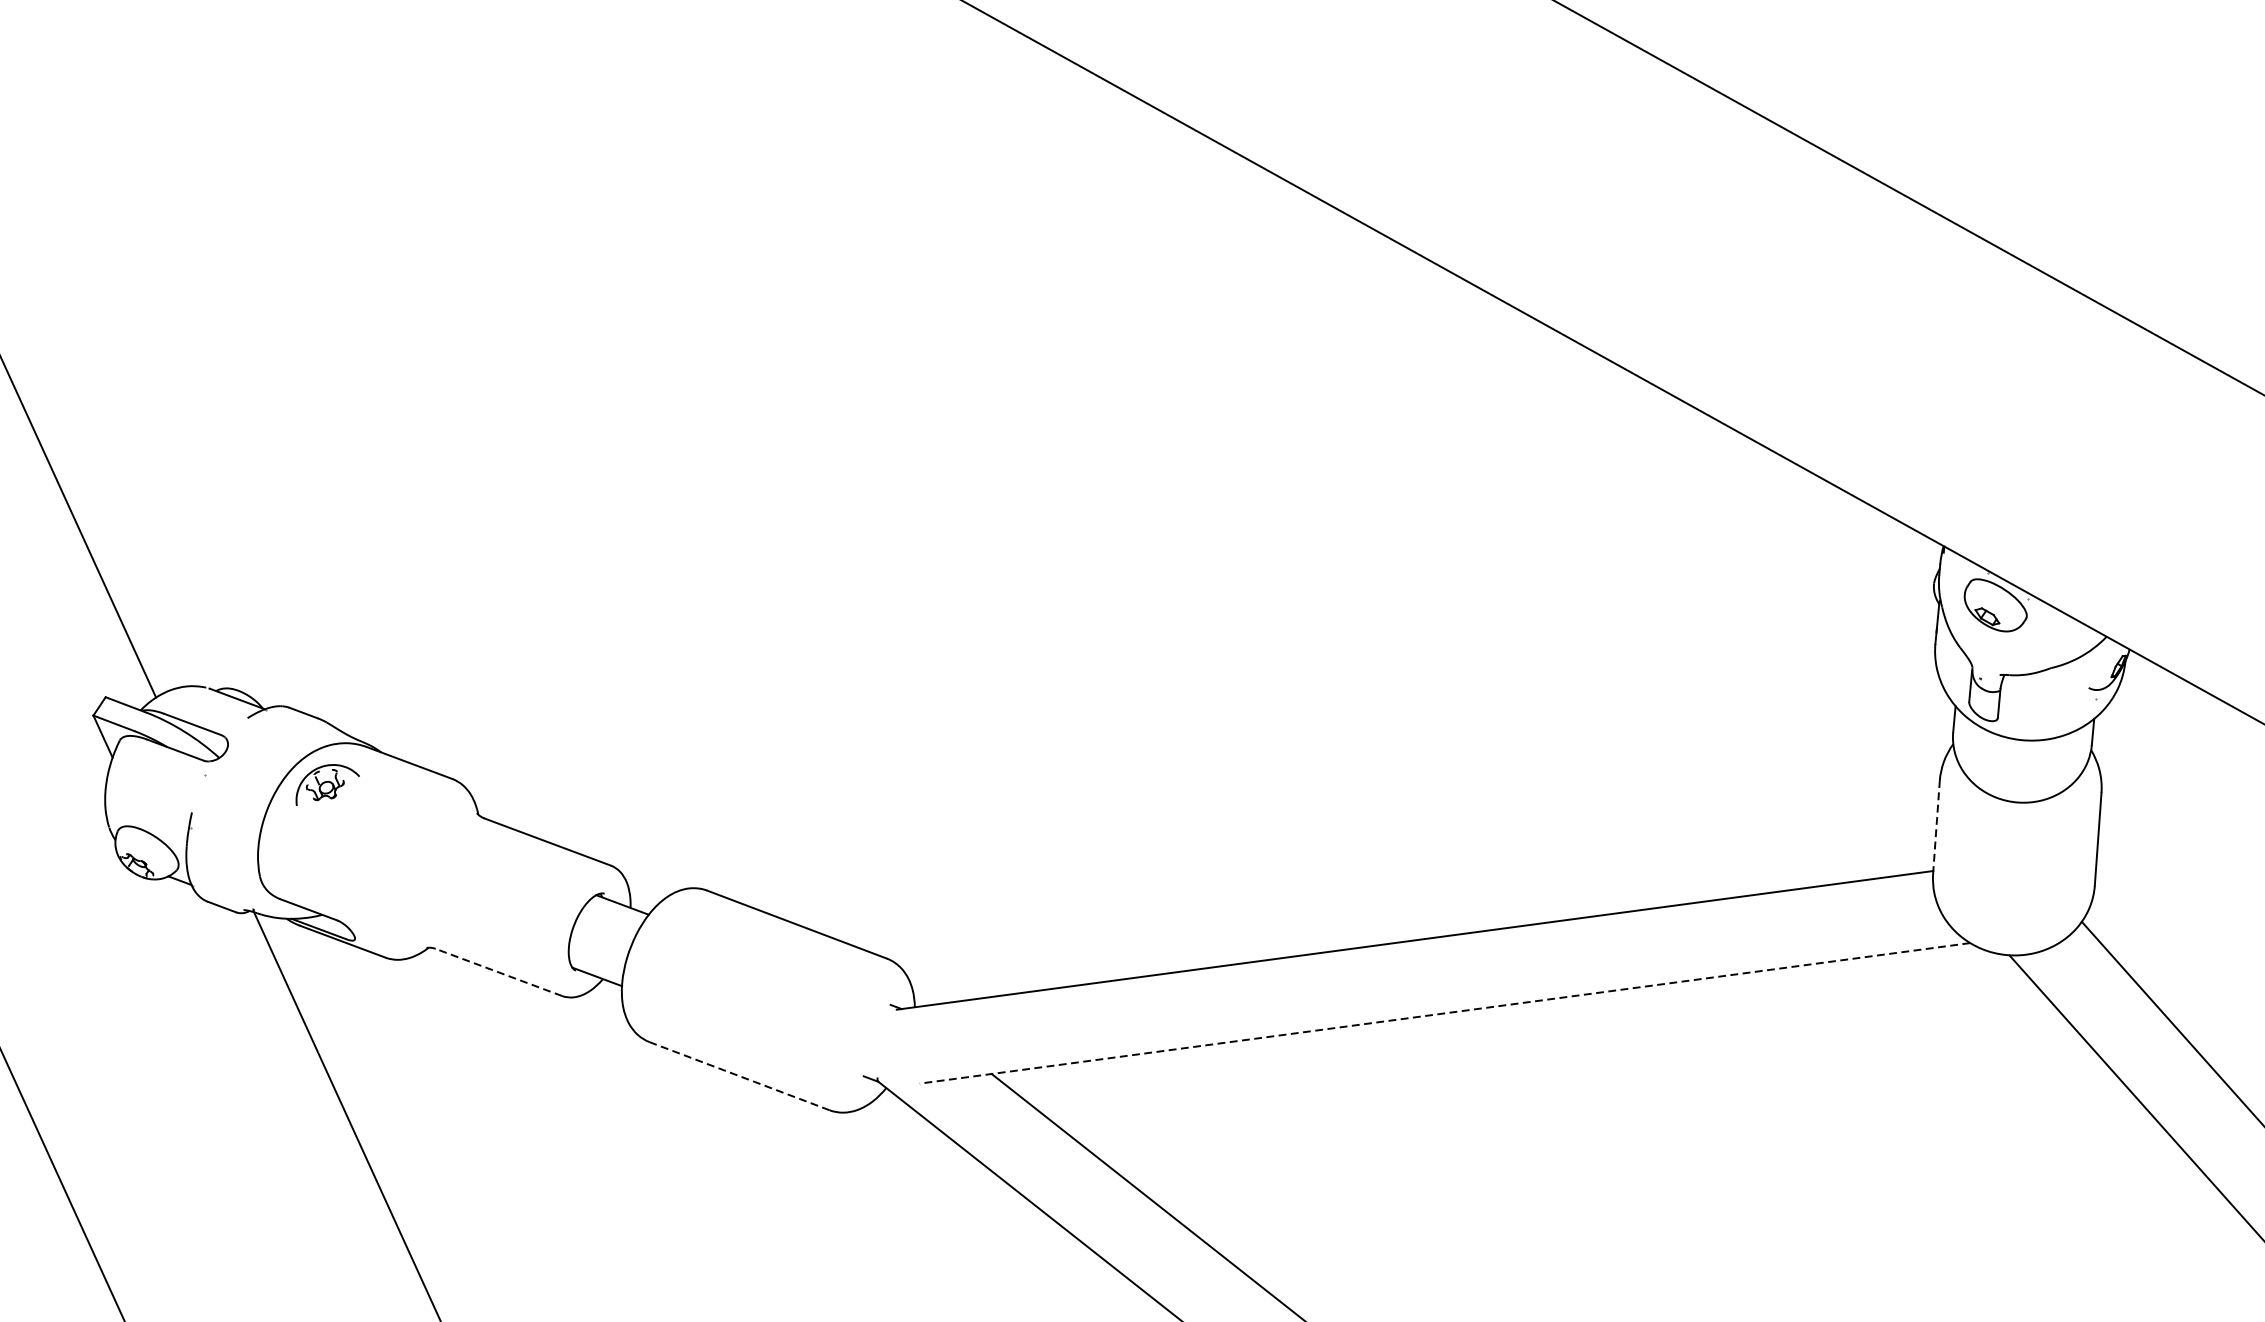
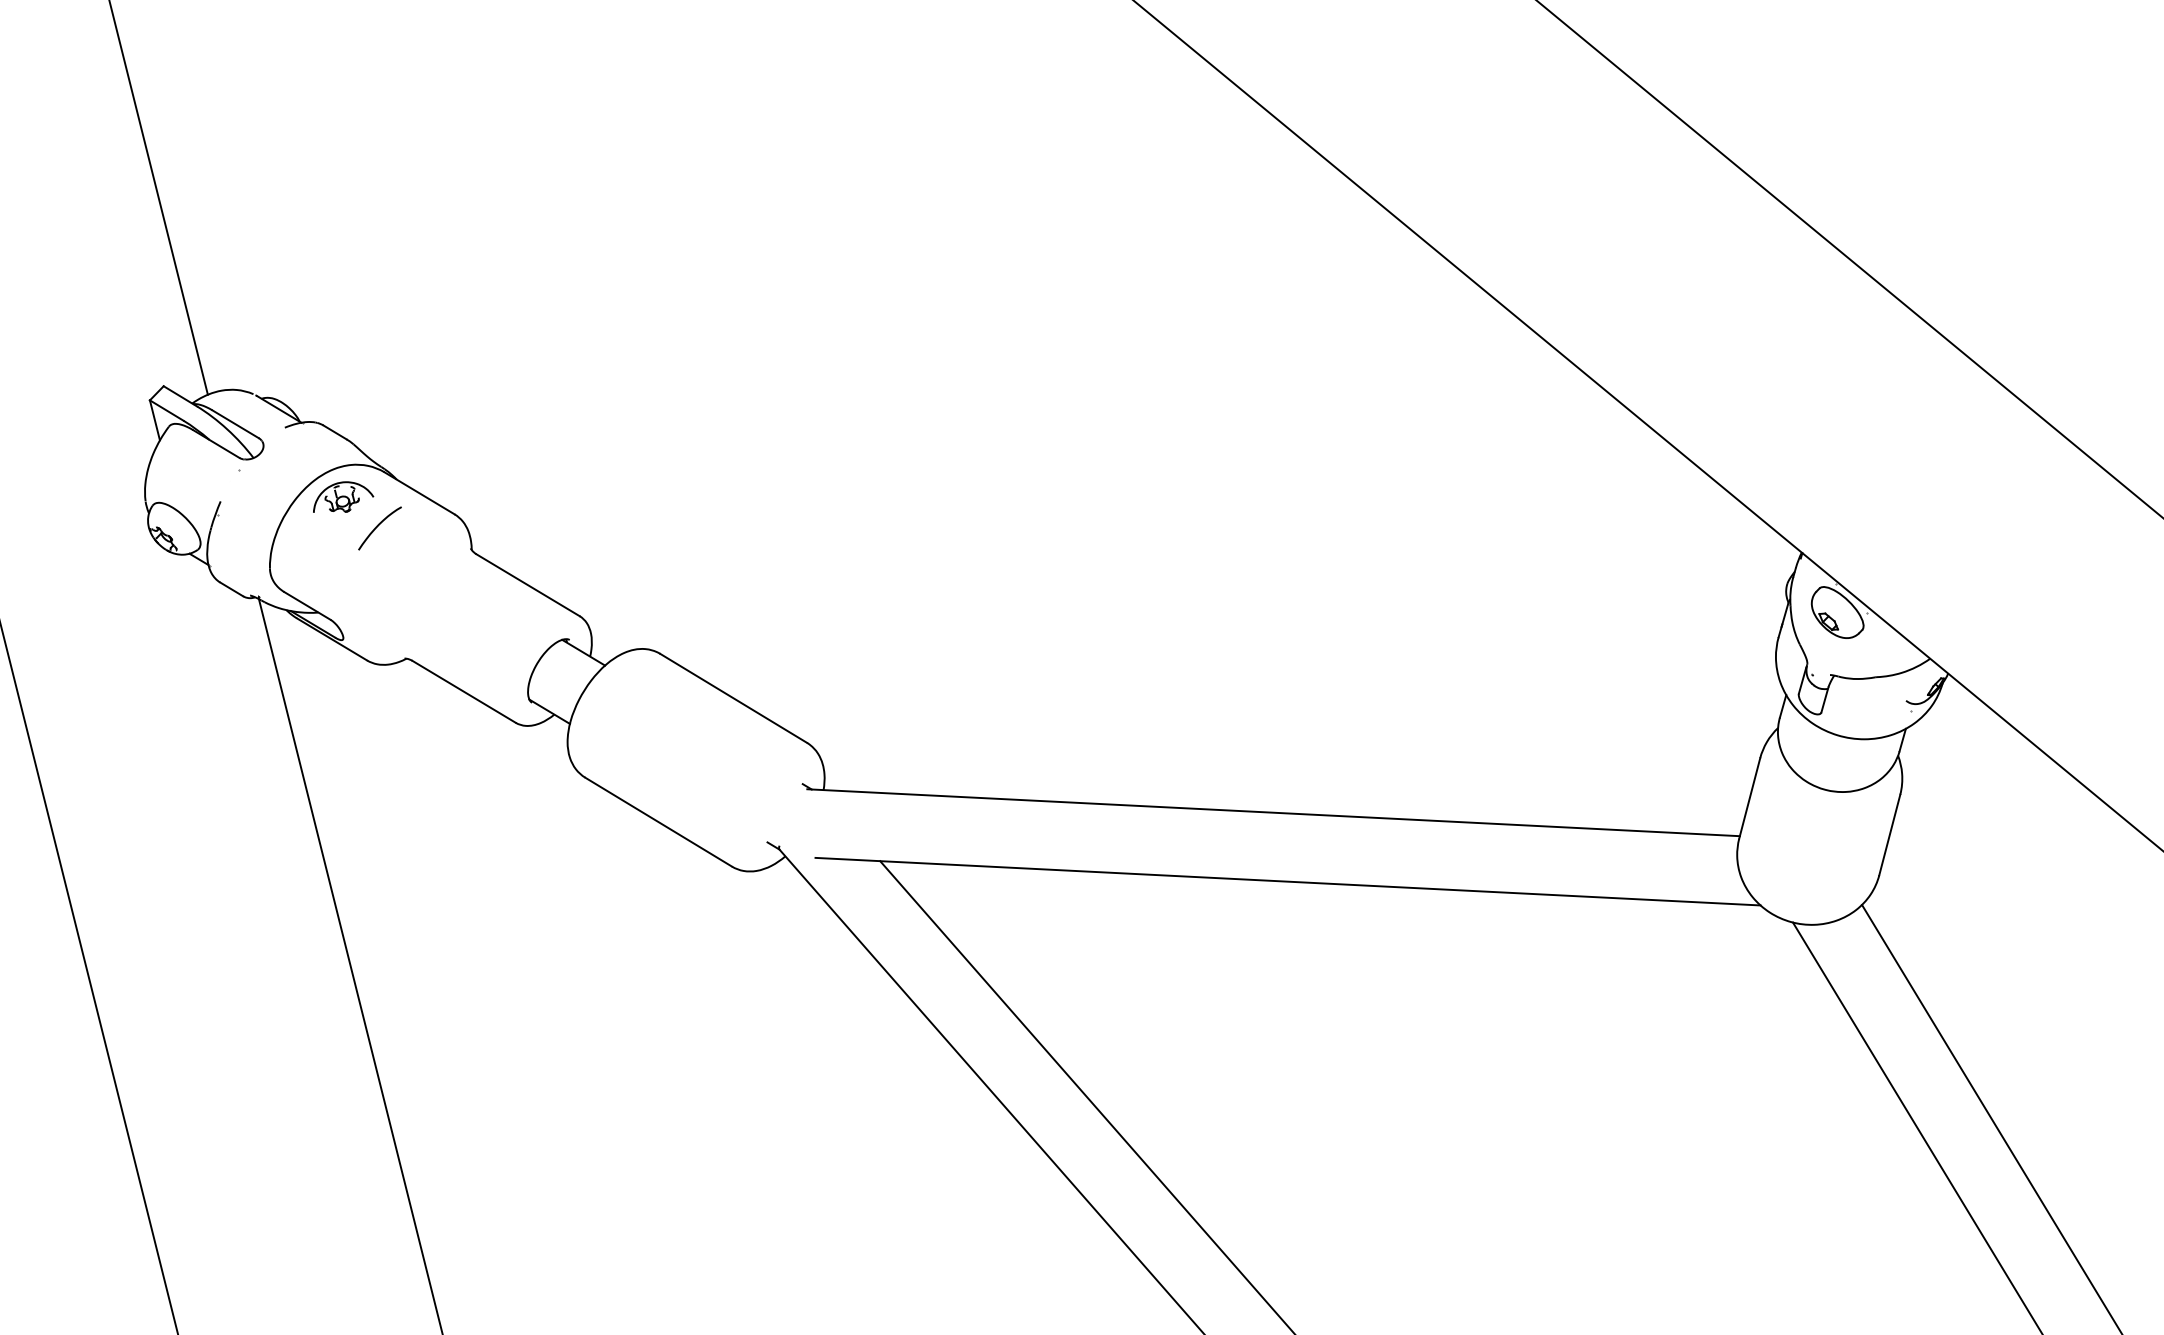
curve: (370, 807) -> (378, 526), added
line: (1936, 827) -> (1749, 798), dashed -> solid
line: (498, 972) -> (463, 691), dashed -> solid
line: (1444, 1013) -> (1287, 881), dashed -> solid
line: (739, 1076) -> (658, 822), dashed -> solid

